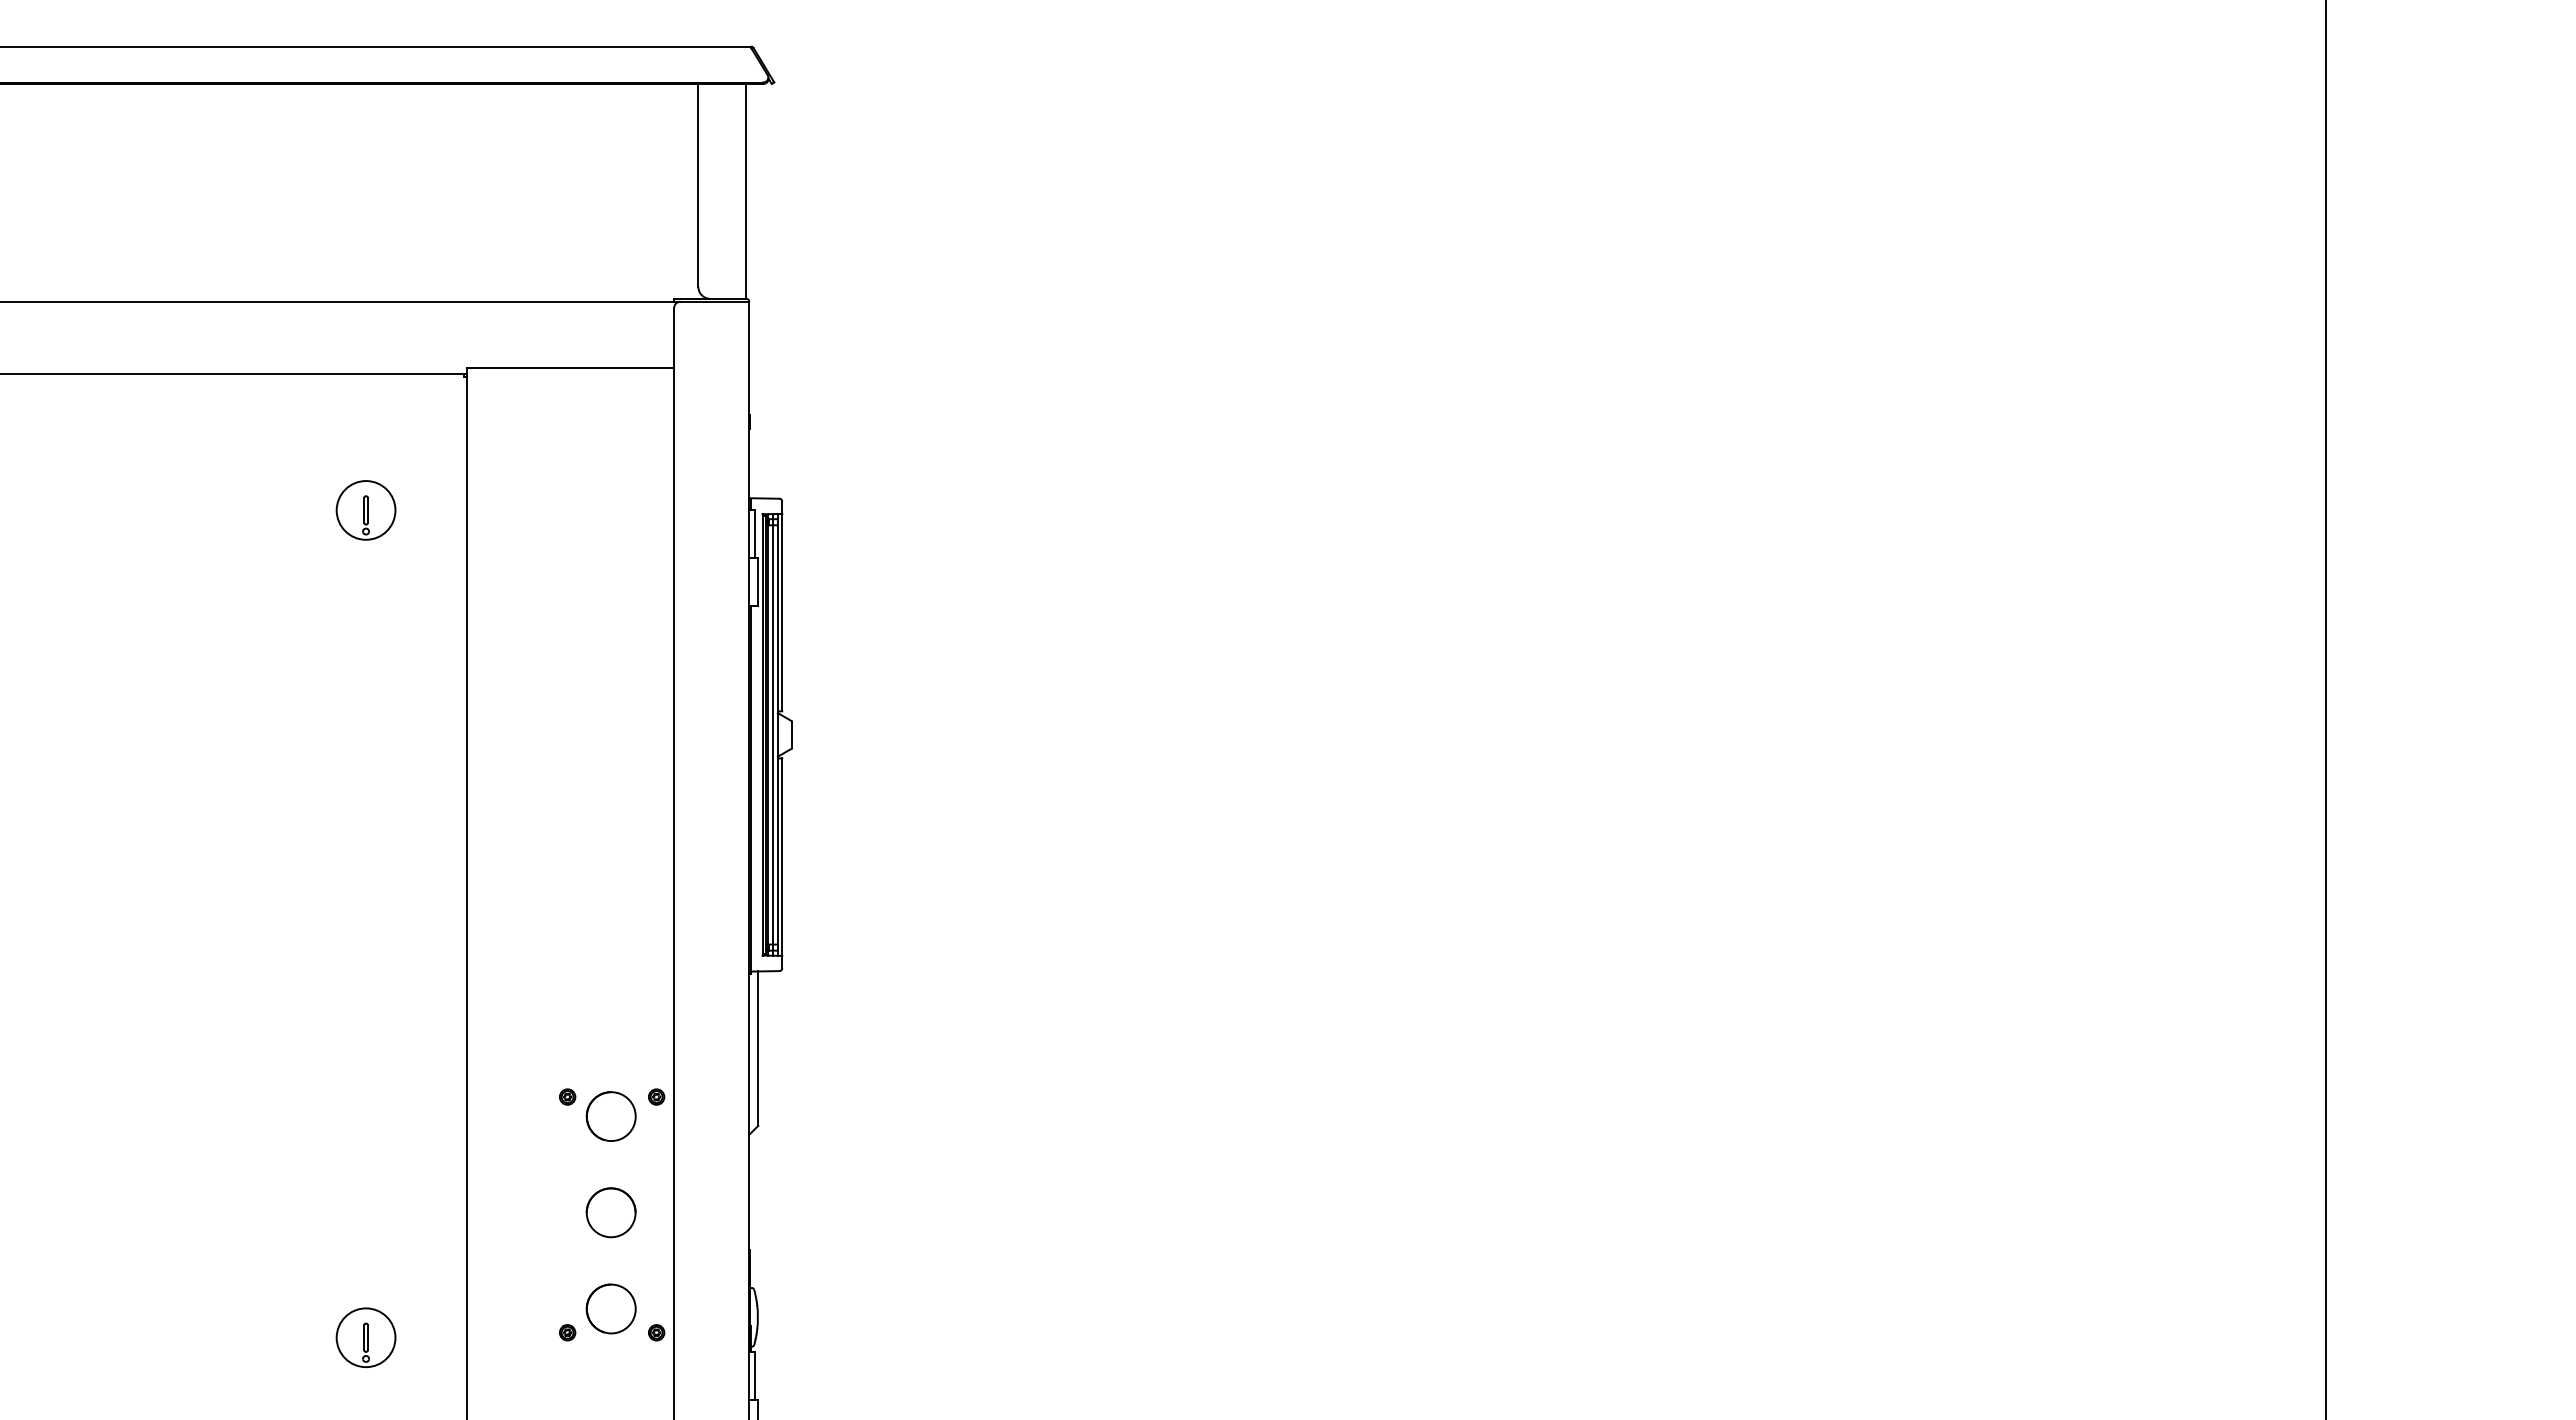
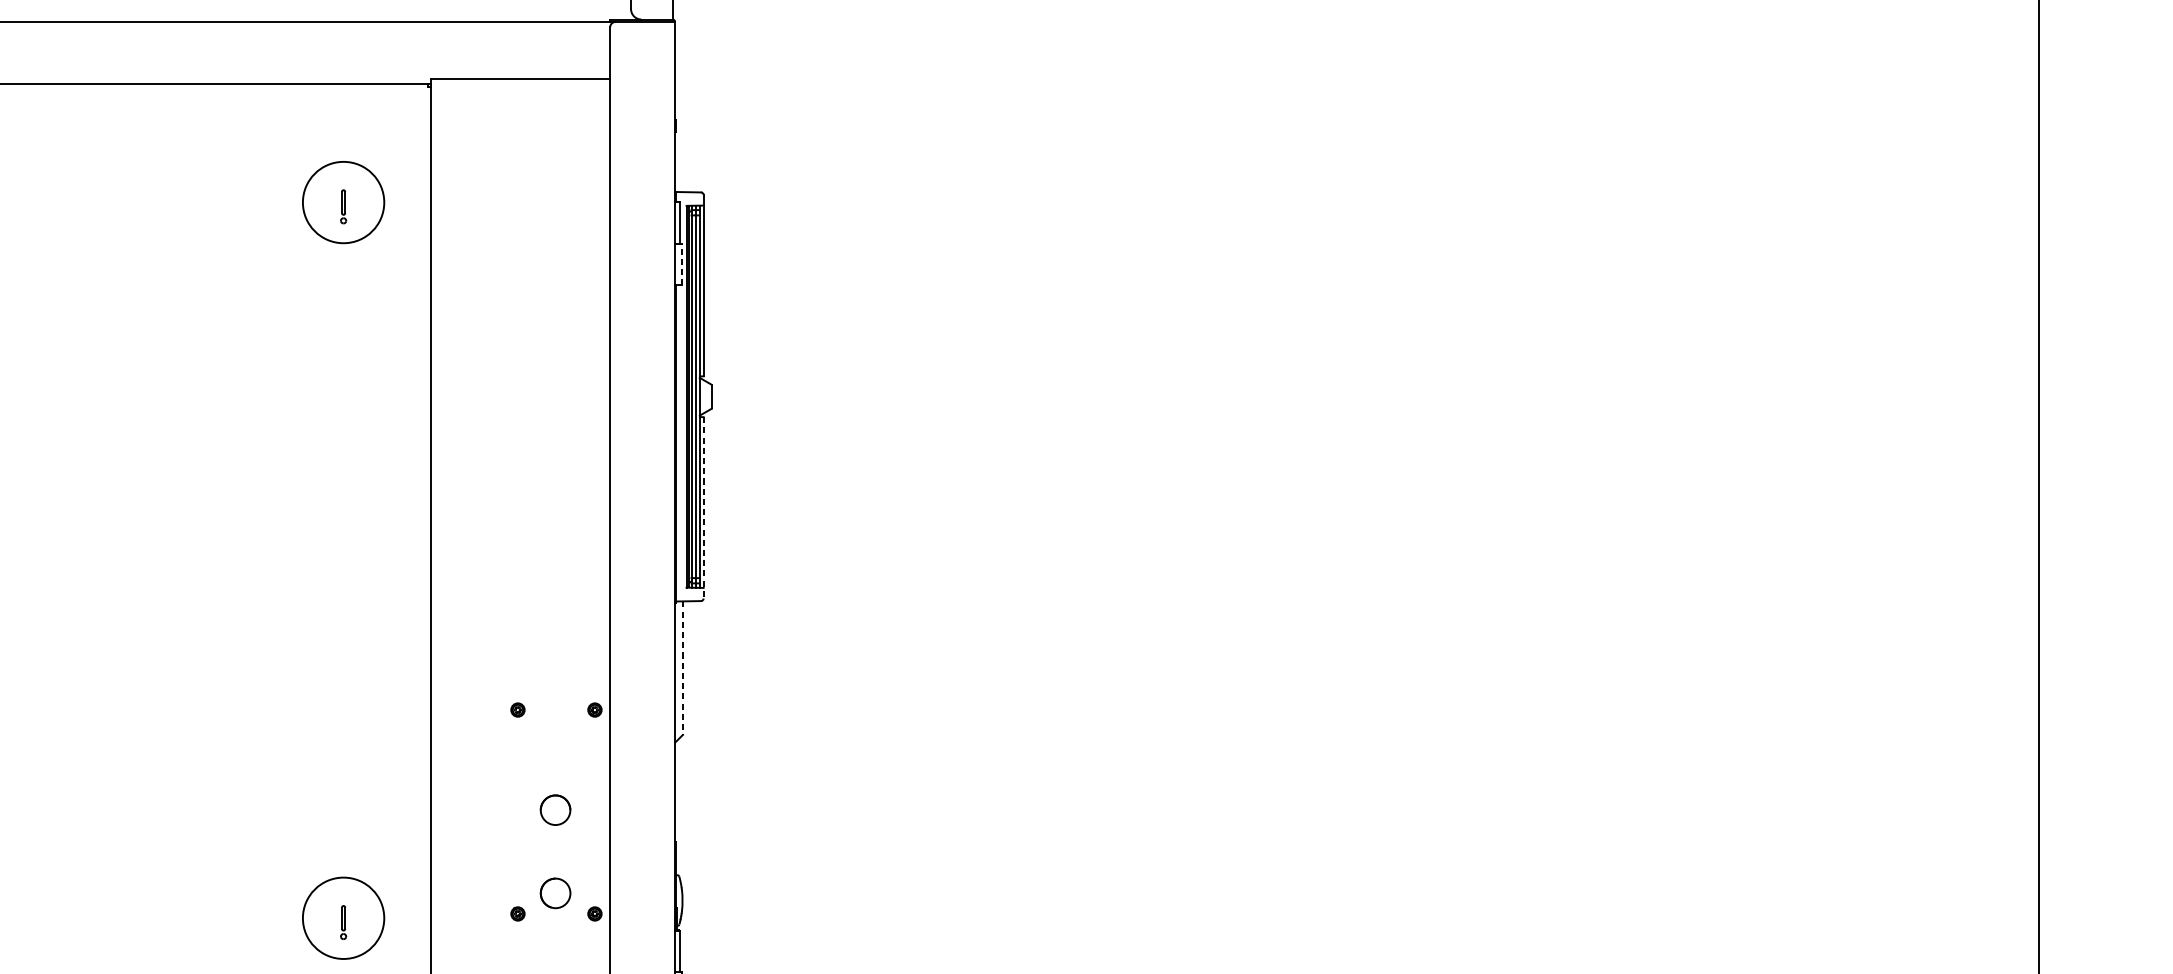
circle: (365, 510) -> (343, 202), size x1.6
line: (757, 581) -> (682, 264), solid -> dashed
line: (782, 863) -> (703, 507), solid -> dashed
line: (758, 1049) -> (683, 668), solid -> dashed
part: (610, 1116) -> (555, 726), removed
part: (610, 1212) -> (555, 809), size x0.7
part: (610, 1308) -> (555, 892), size x0.7
circle: (365, 1337) -> (343, 918), size x1.6

